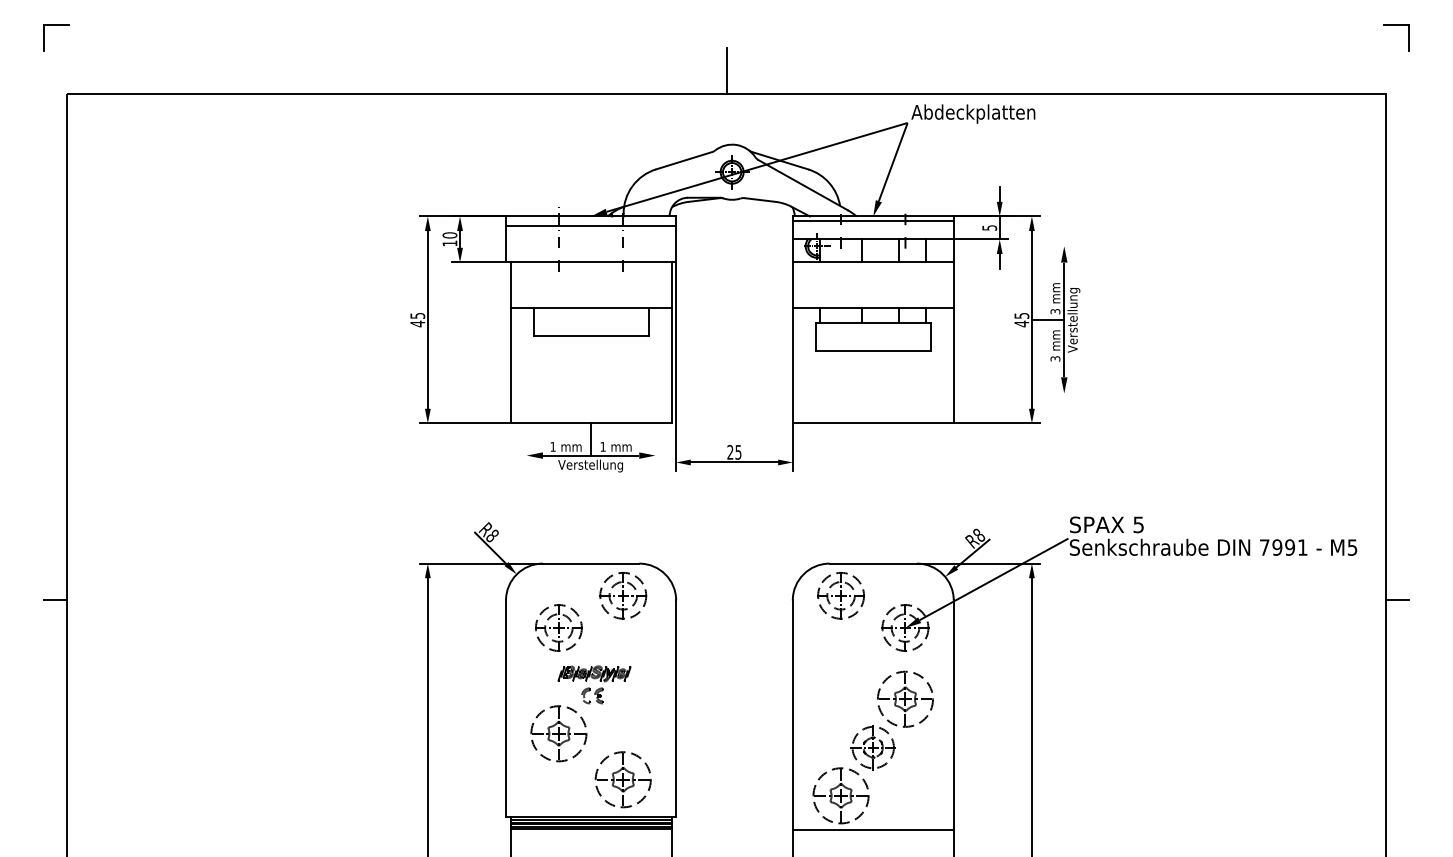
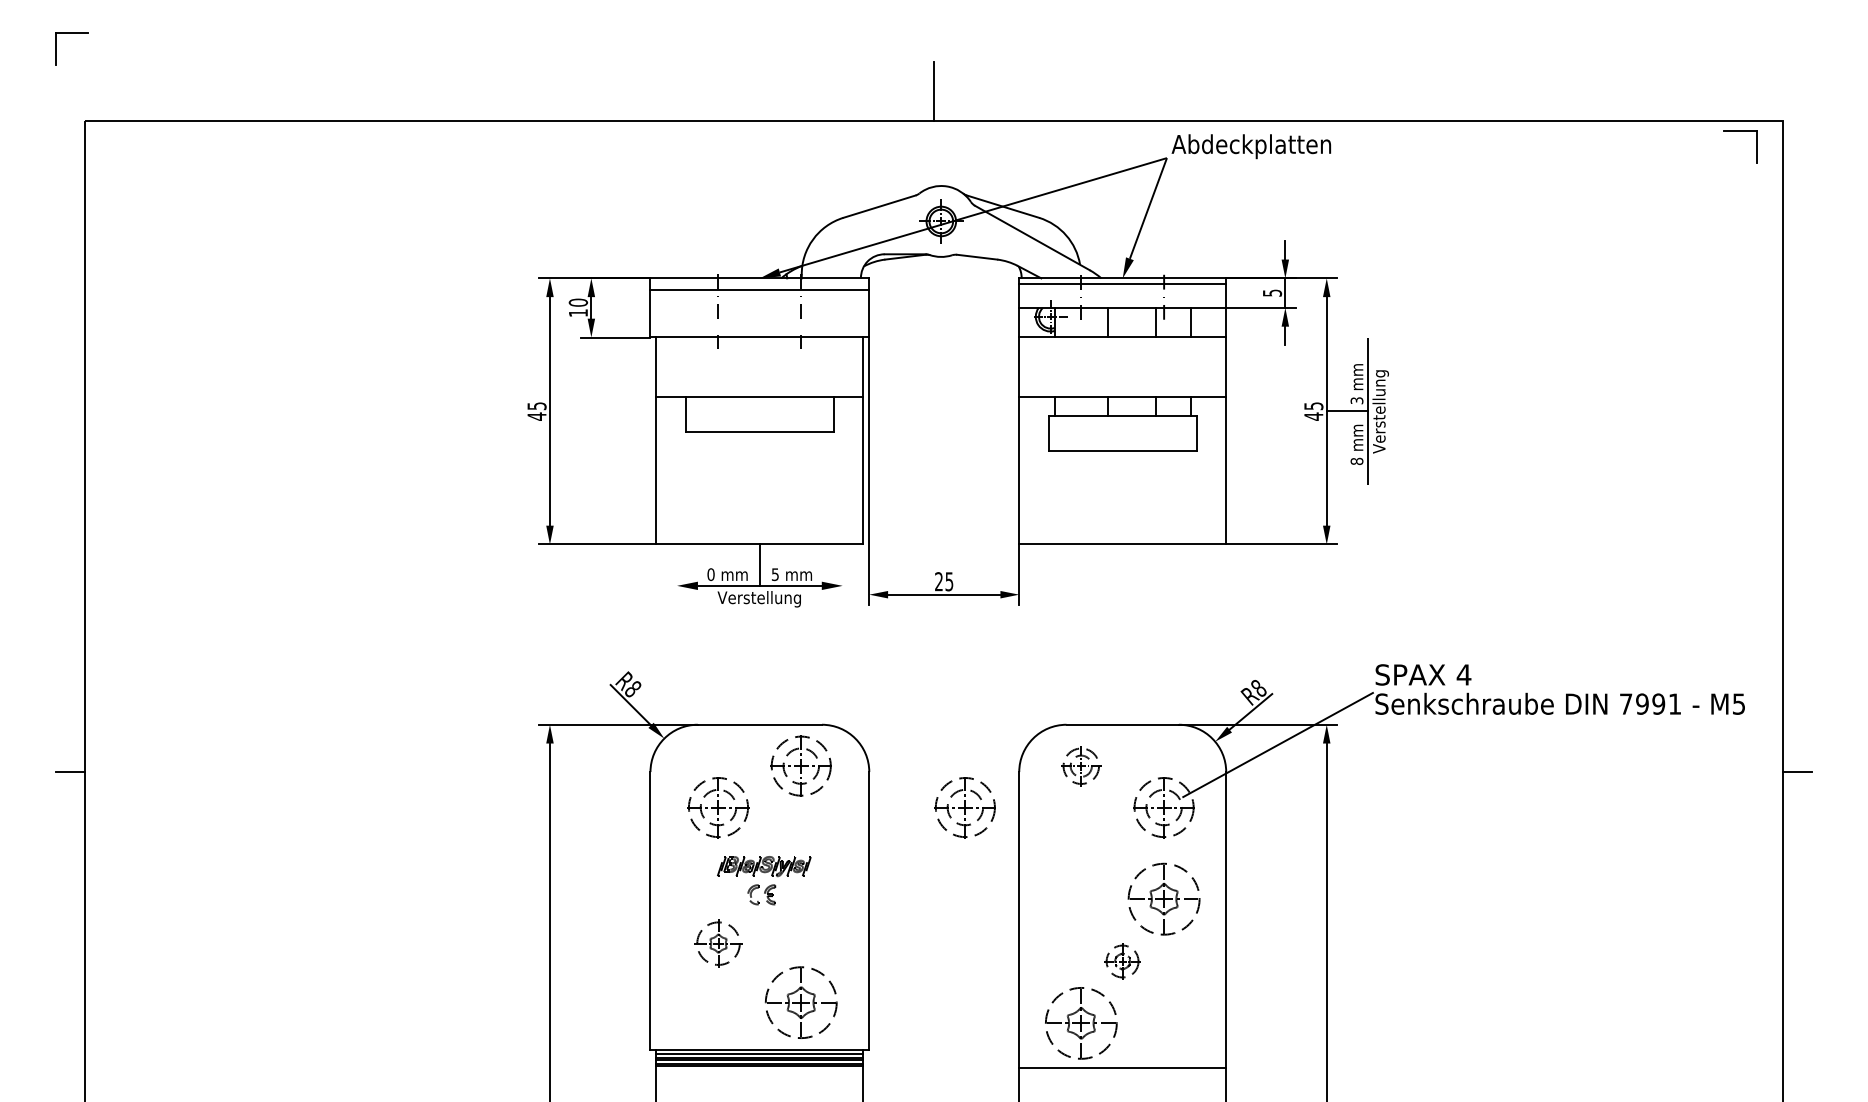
part: (1396, 25) -> (1740, 130), moved
fill: (1064, 254) -> (1368, 327), removed
text: (1055, 358) -> (1357, 460), 3 -> 8
fill: (1064, 385) -> (1368, 495), removed
text: (552, 446) -> (710, 574), 1 -> 0
text: (602, 446) -> (774, 574), 1 -> 5
text: (1138, 524) -> (1463, 674), 5 -> 4
part: (840, 595) -> (1080, 765), size x0.6
fill: (913, 622) -> (1174, 800), removed
part: (750, 627) -> (964, 806), added
part: (558, 733) -> (717, 943), size x0.6
part: (872, 747) -> (1121, 961), size x0.6

